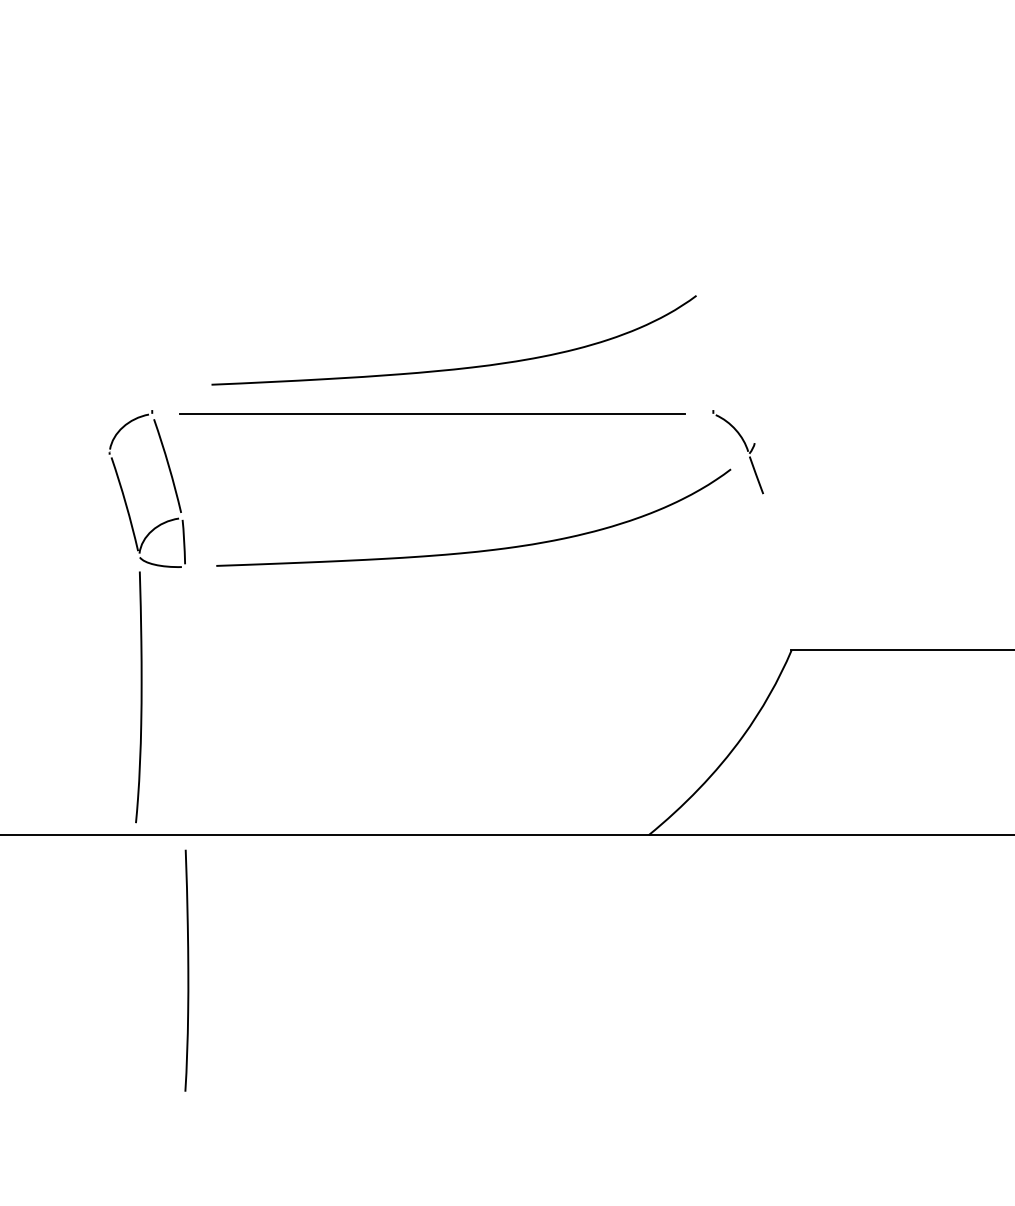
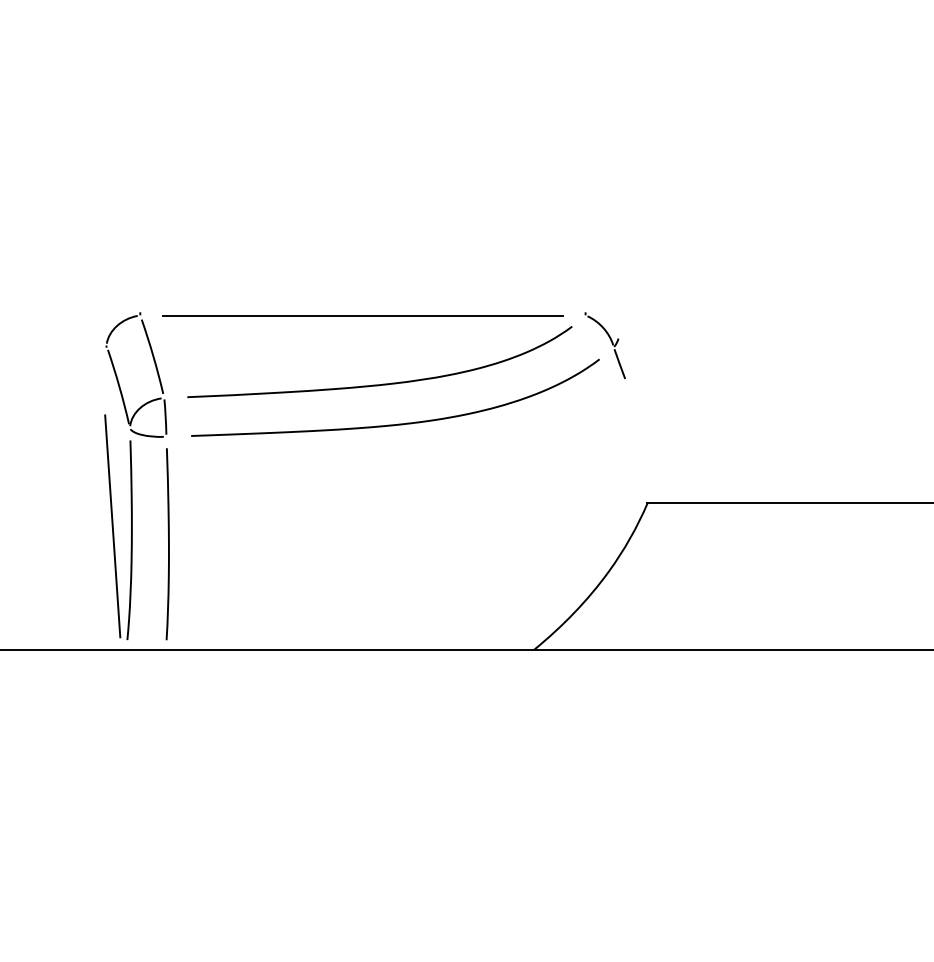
curve: (457, 367) -> (382, 383), moved
line: (117, 679) -> (112, 526), added
curve: (187, 971) -> (168, 544), moved

